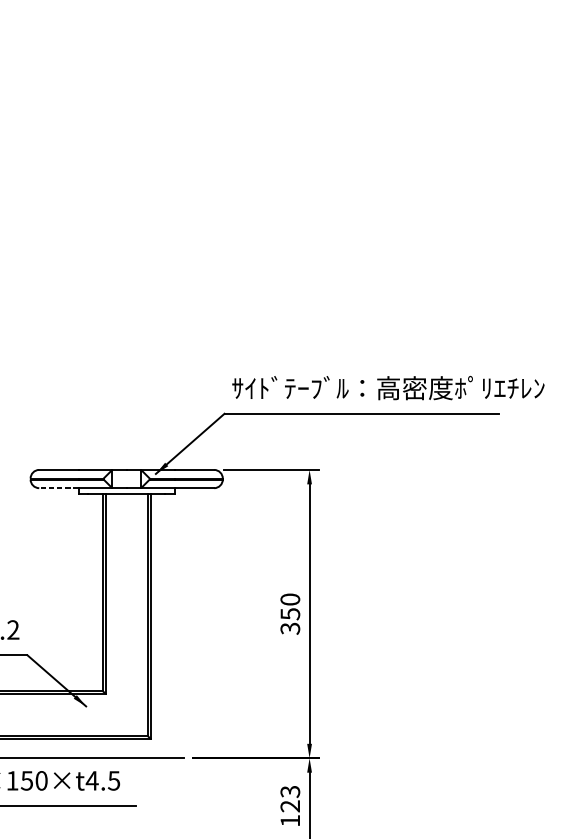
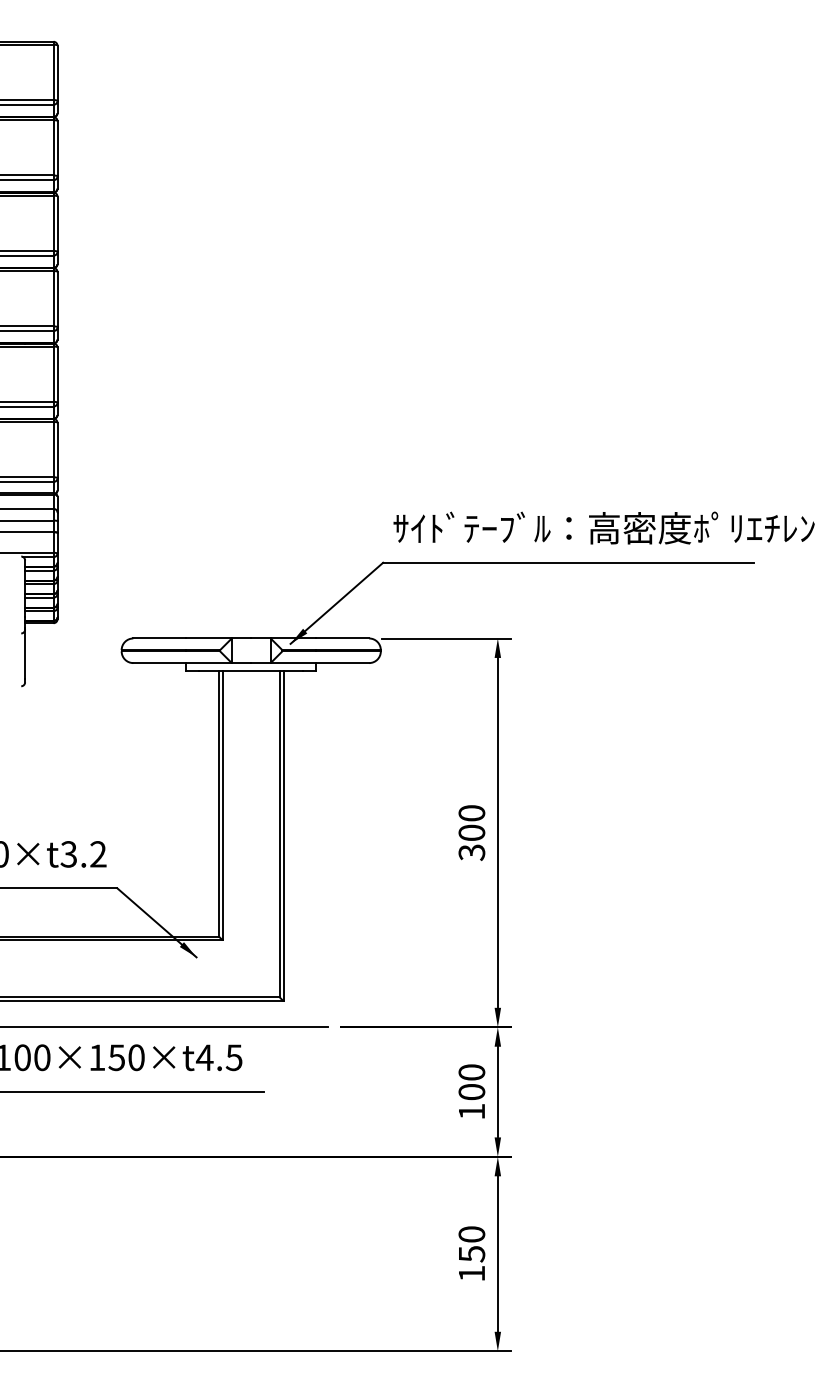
line: (58, 488) -> (159, 663), dashed -> solid
text: (290, 613) -> (471, 832), 350 -> 300
text: (290, 799) -> (471, 1082), 123 -> 100

